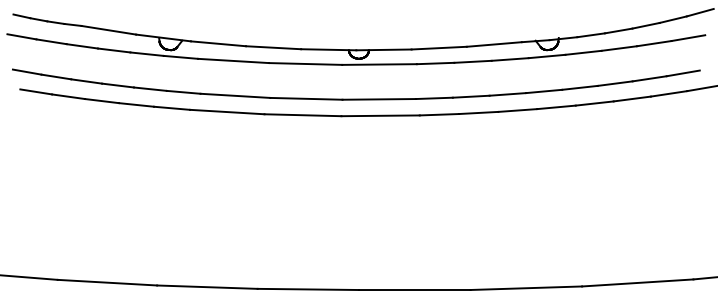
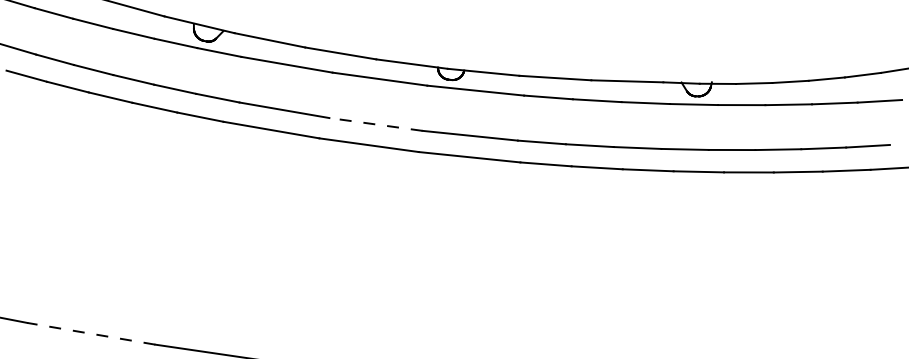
line: (305, 98) -> (374, 123), solid -> dashed
line: (107, 282) -> (91, 333), solid -> dashed

